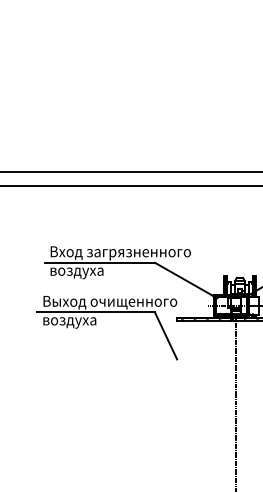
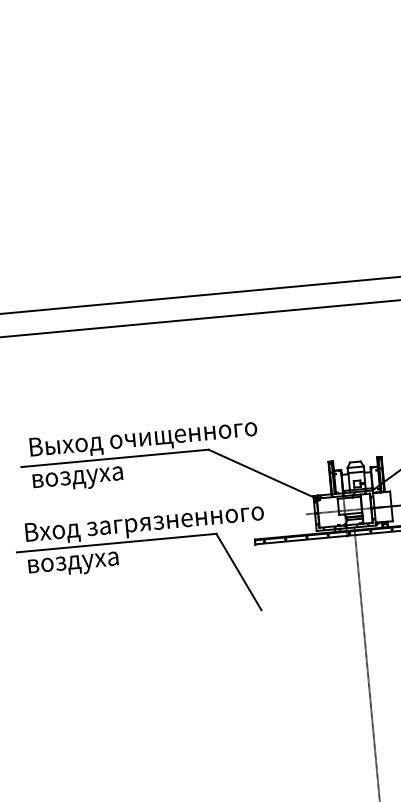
text: (124, 254) -> (155, 440), Вход загрязненного -> Выход очищенного
text: (117, 304) -> (151, 526), Выход очищенного -> Вход загрязненного

